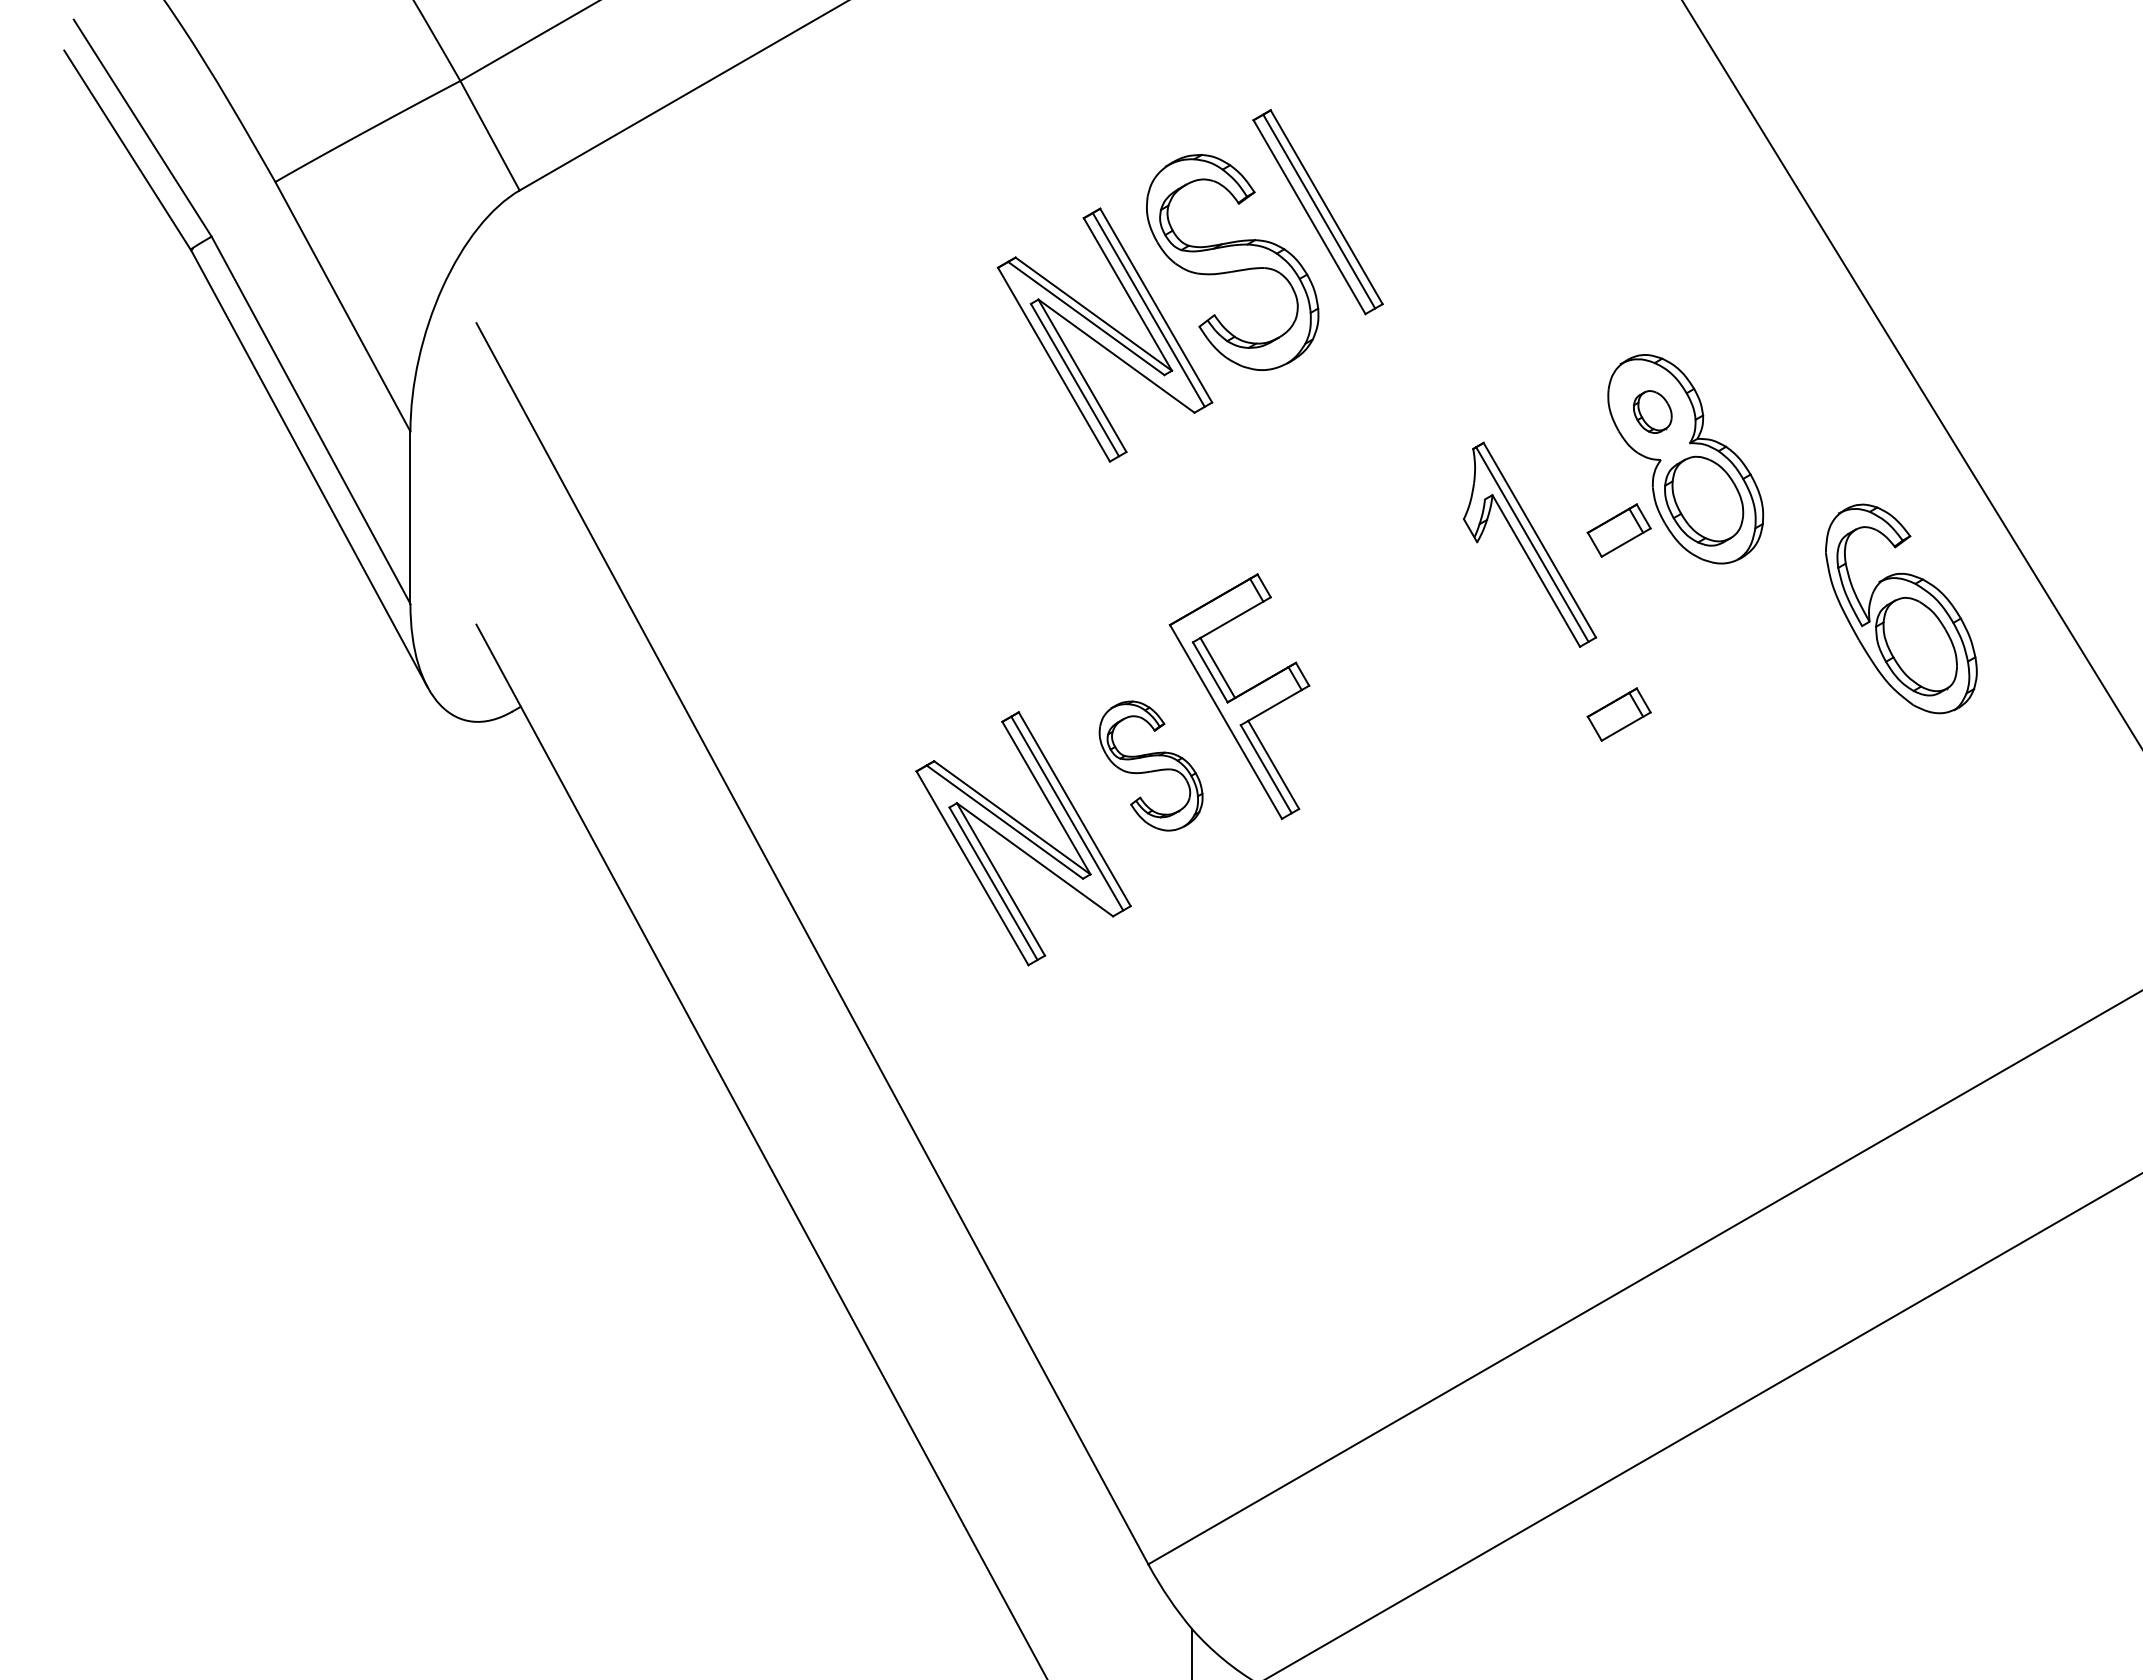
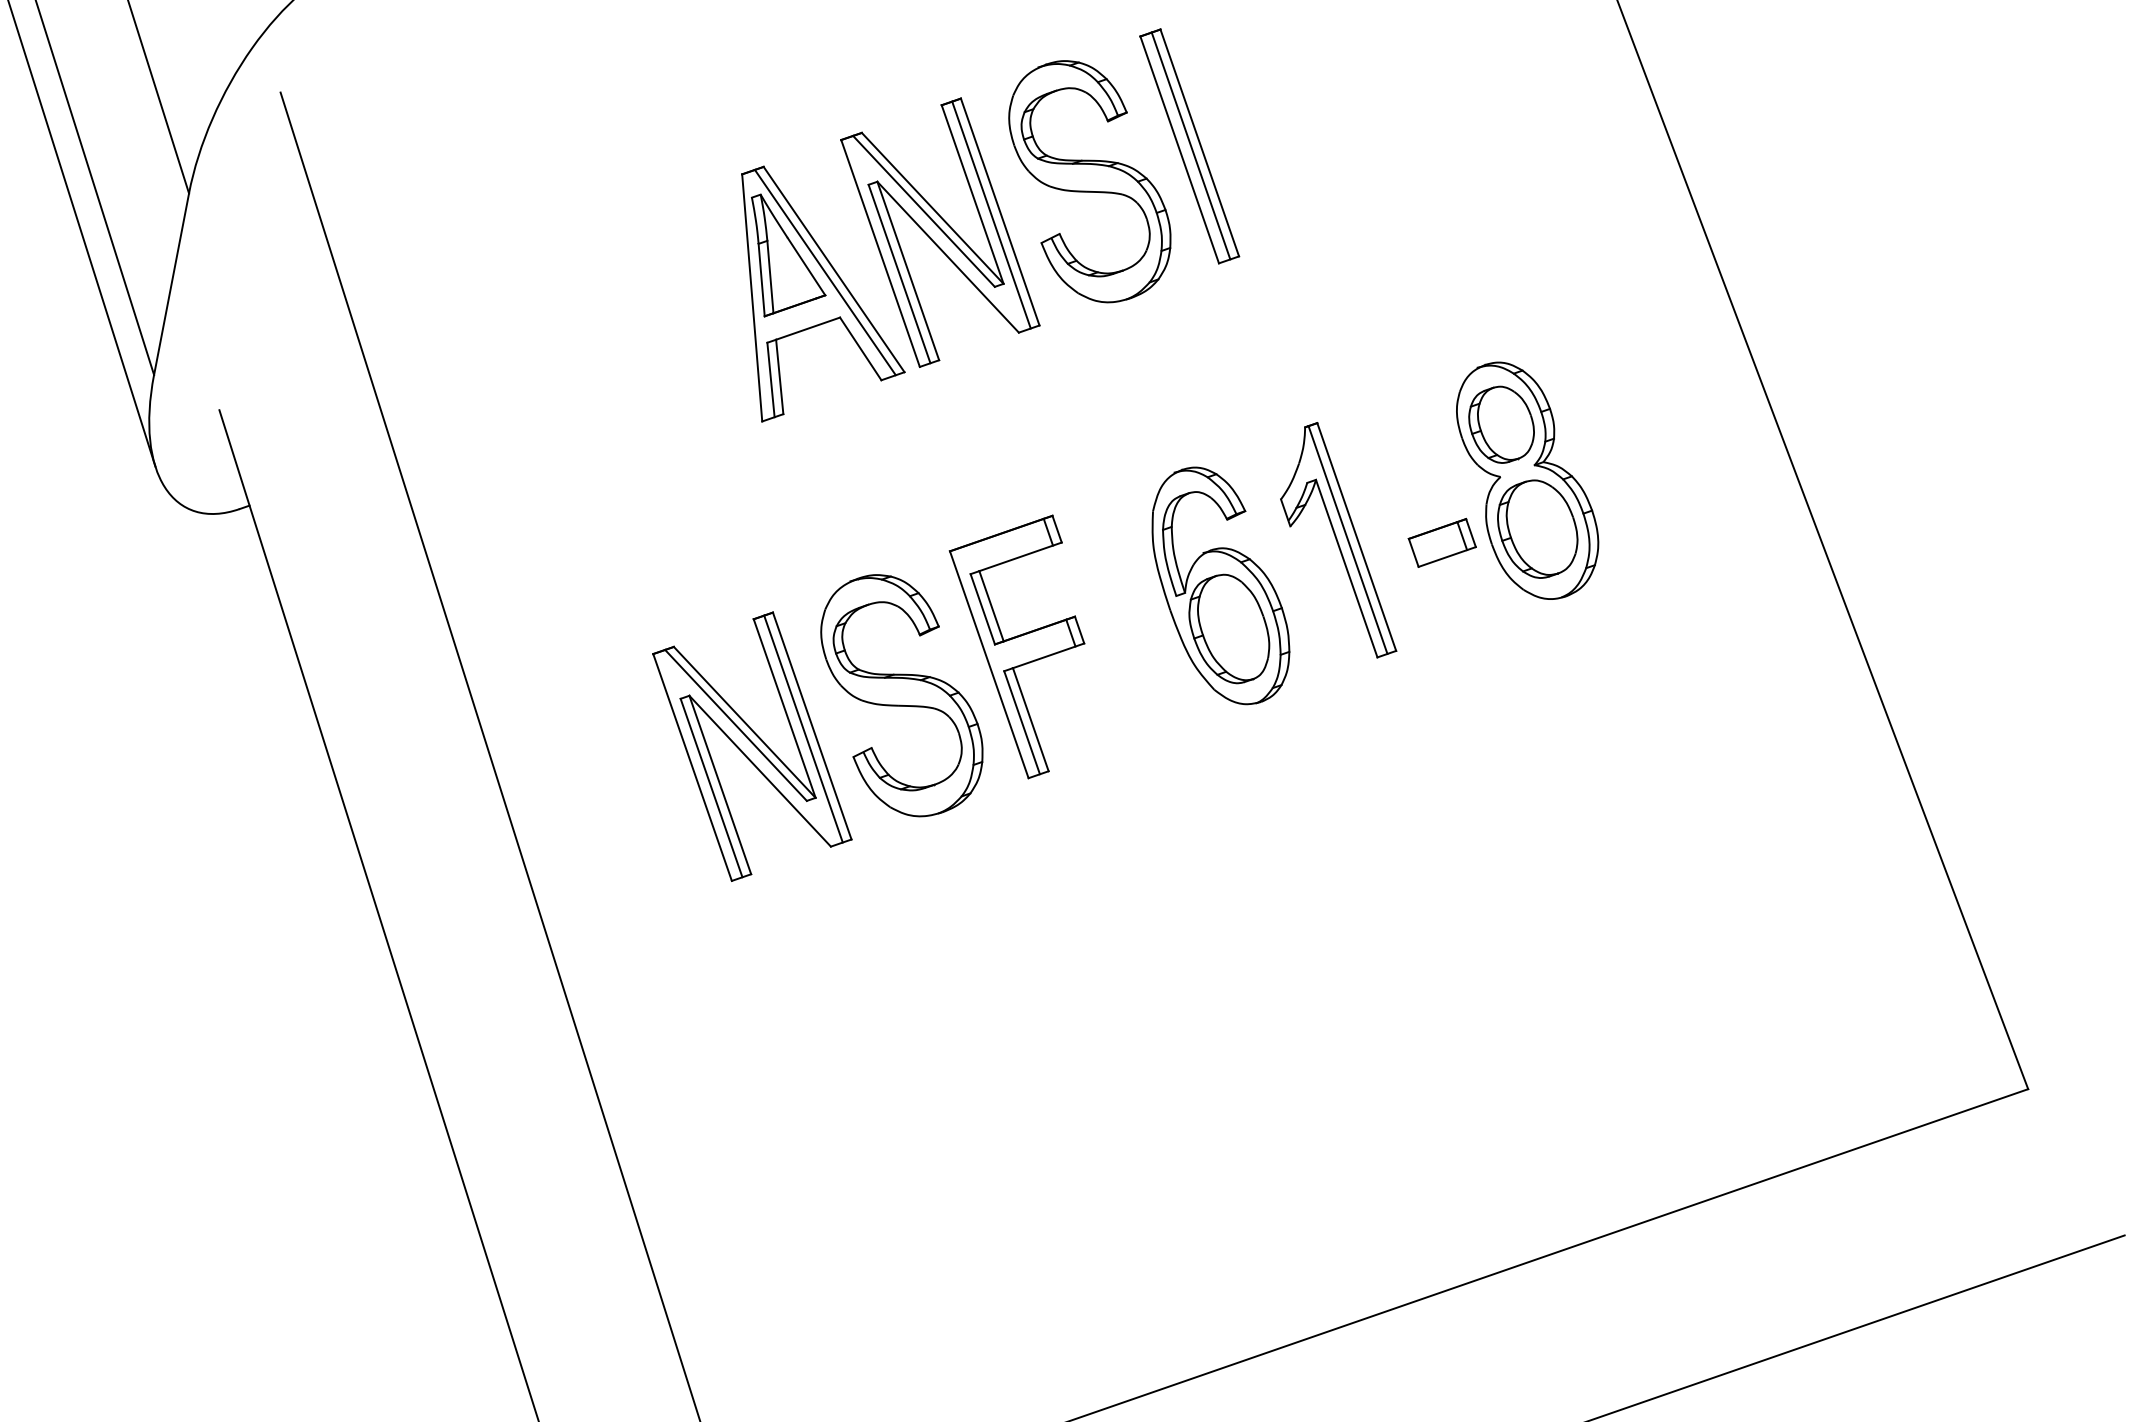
part: (1652, 411) -> (1501, 424), size x1.67
part: (1004, 422) -> (816, 304), added
part: (1901, 608) -> (1221, 585), moved
part: (1618, 714) -> (1404, 736), removed
part: (1150, 765) -> (900, 695), size x1.67

